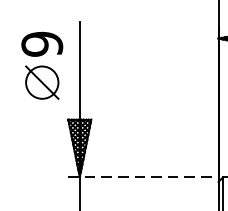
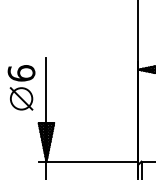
text: (42, 44) -> (21, 73), 9 -> 6
line: (143, 177) -> (88, 161), dashed -> solid

